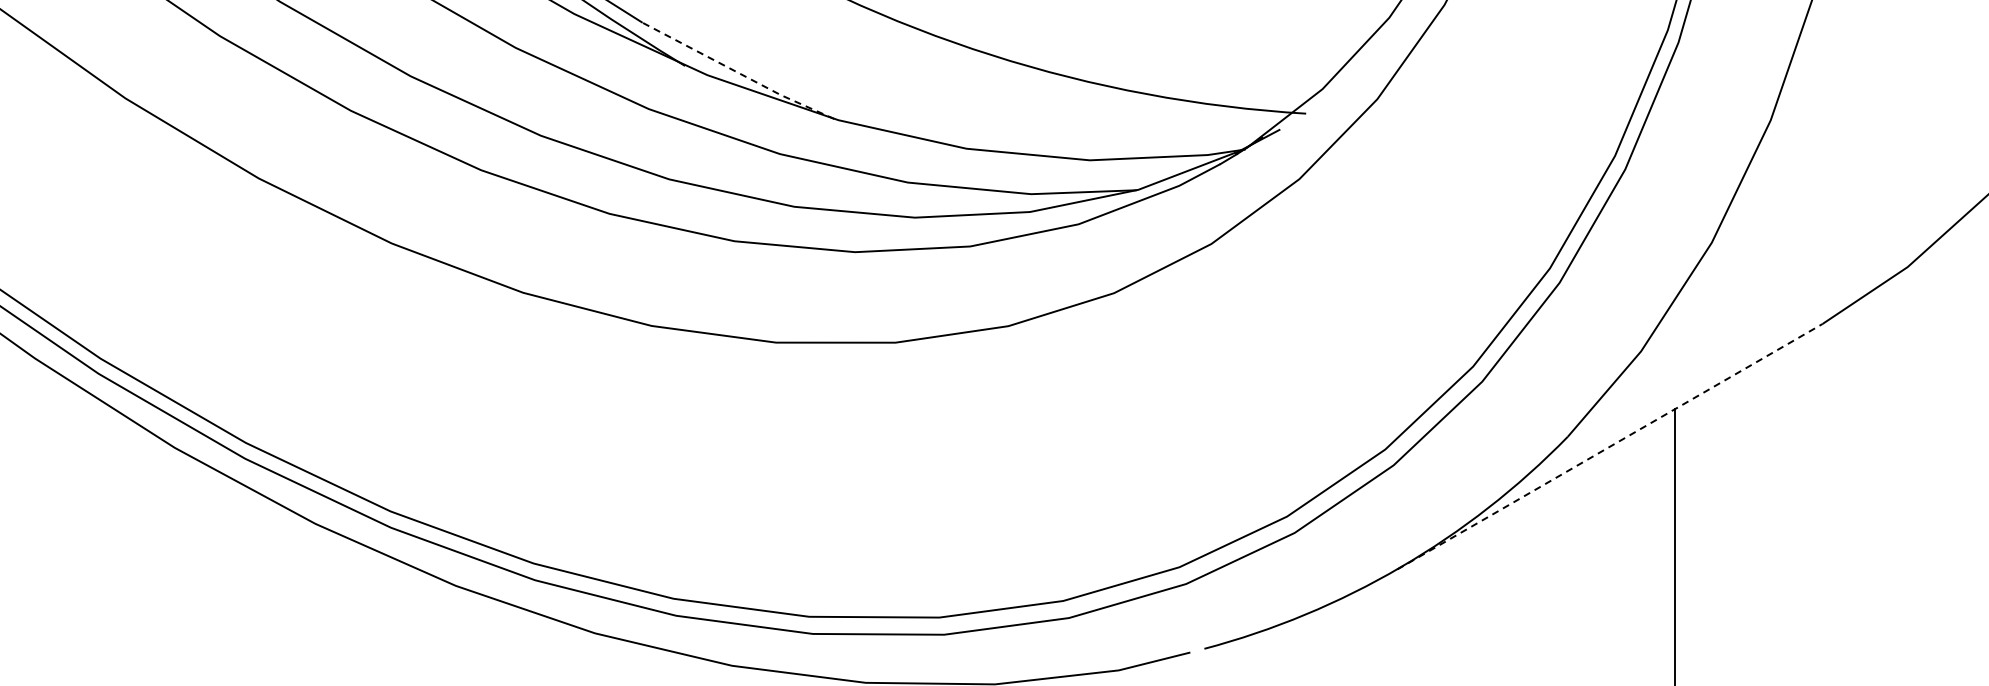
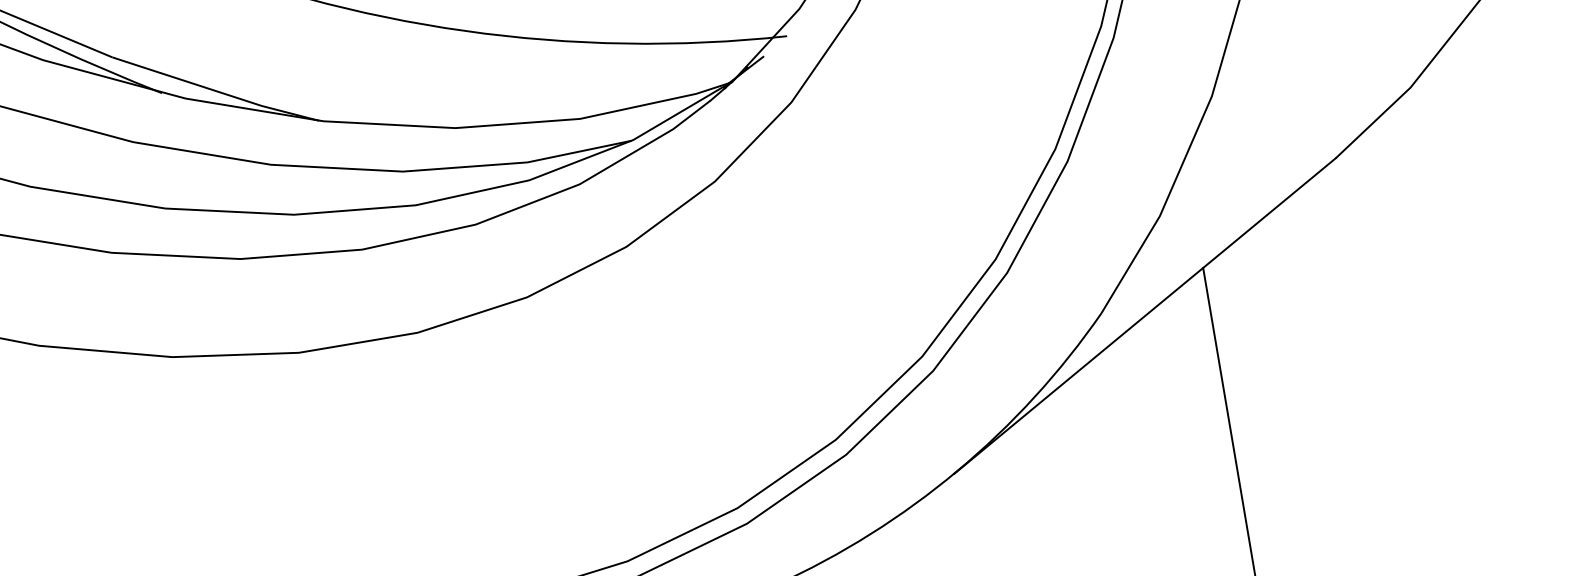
line: (738, 72) -> (216, 90), dashed -> solid
line: (1610, 446) -> (1145, 315), dashed -> solid

